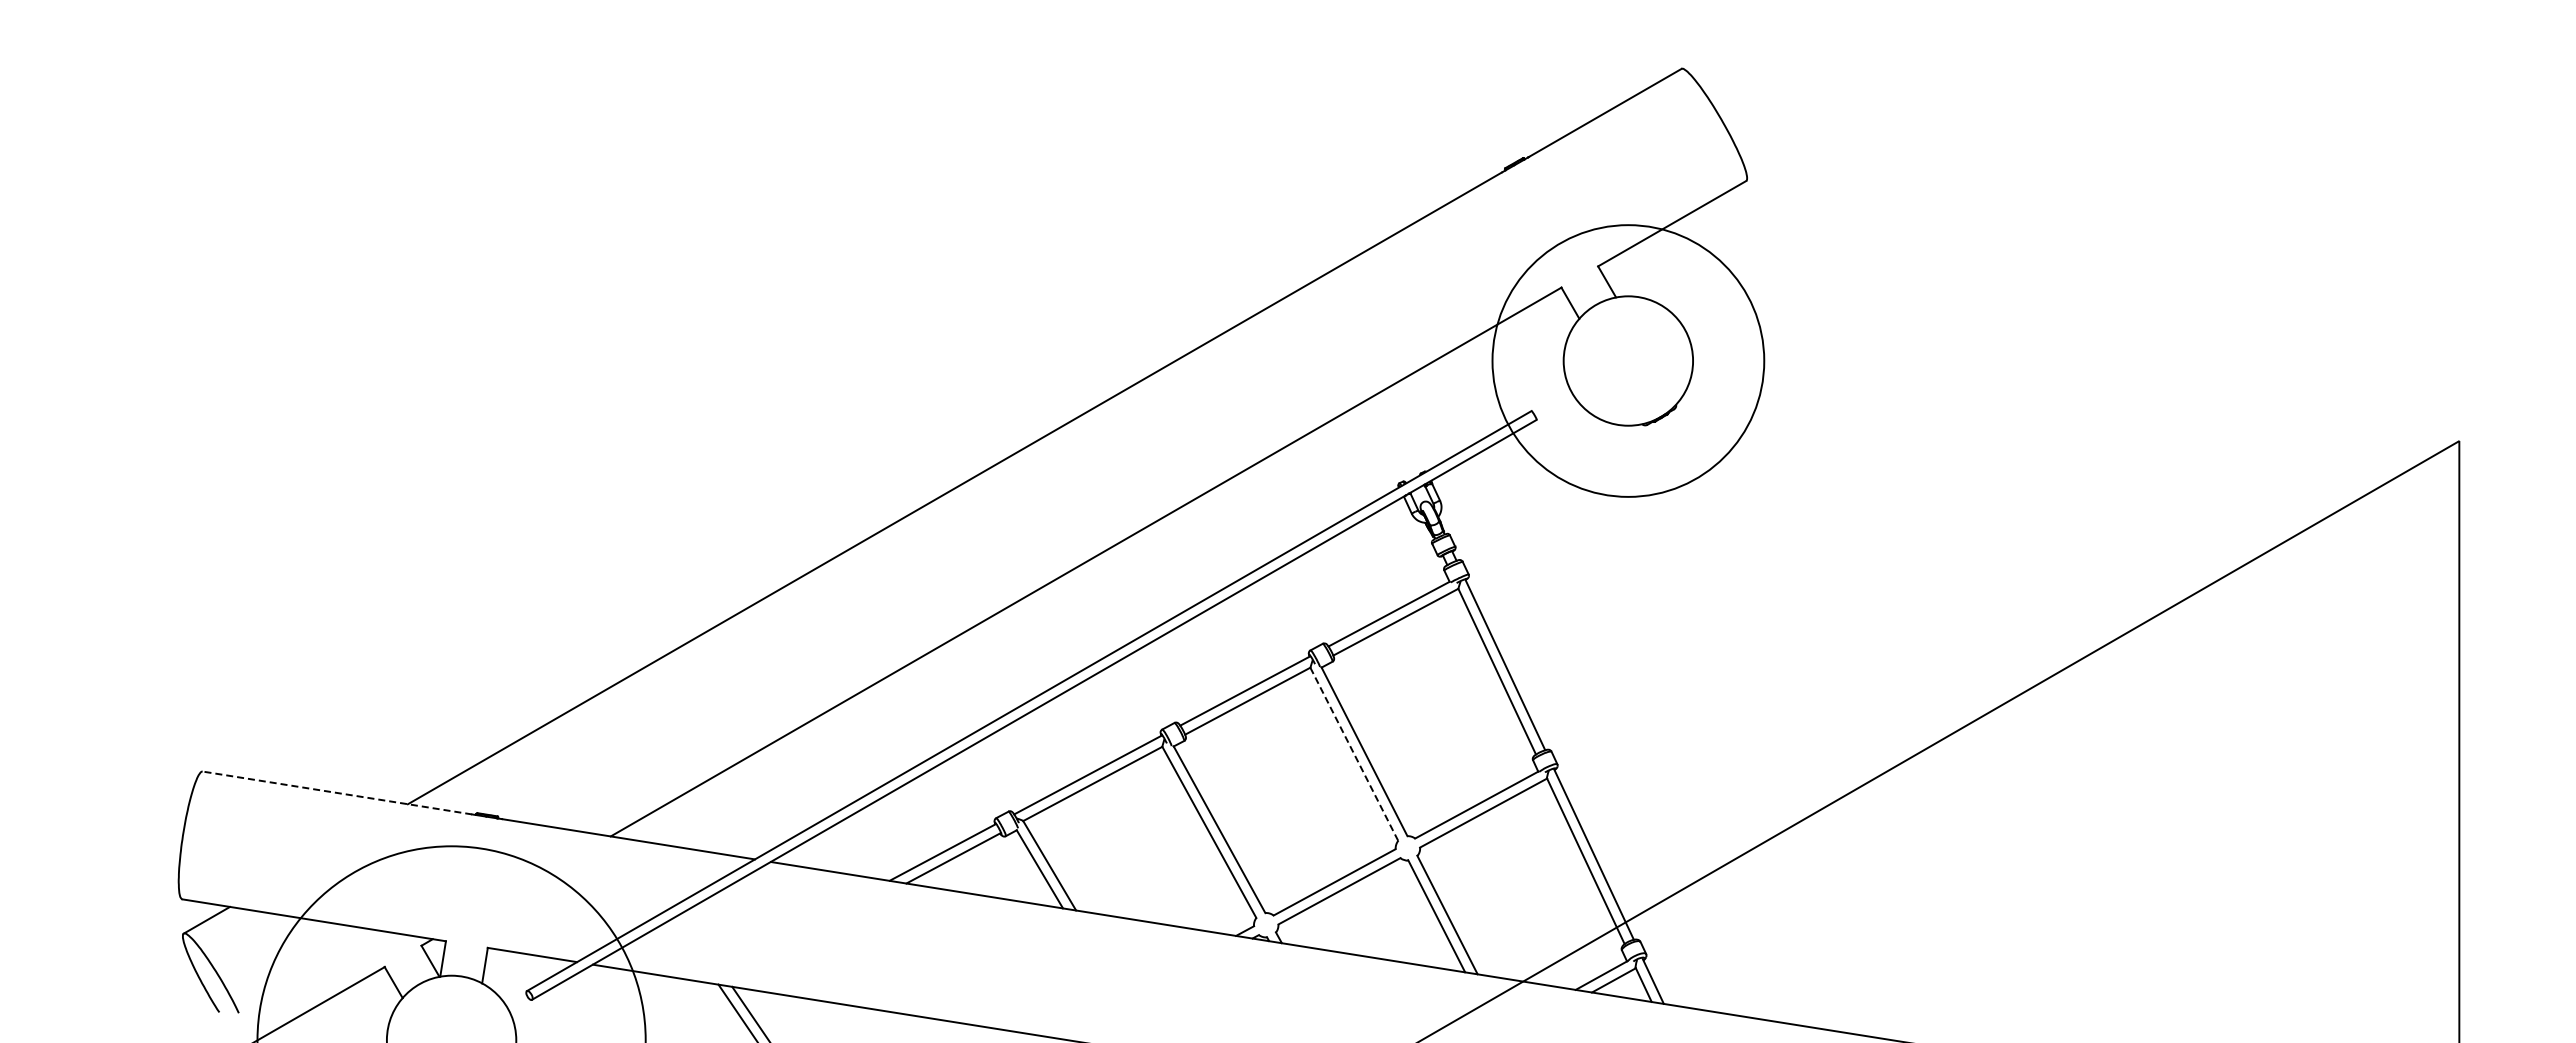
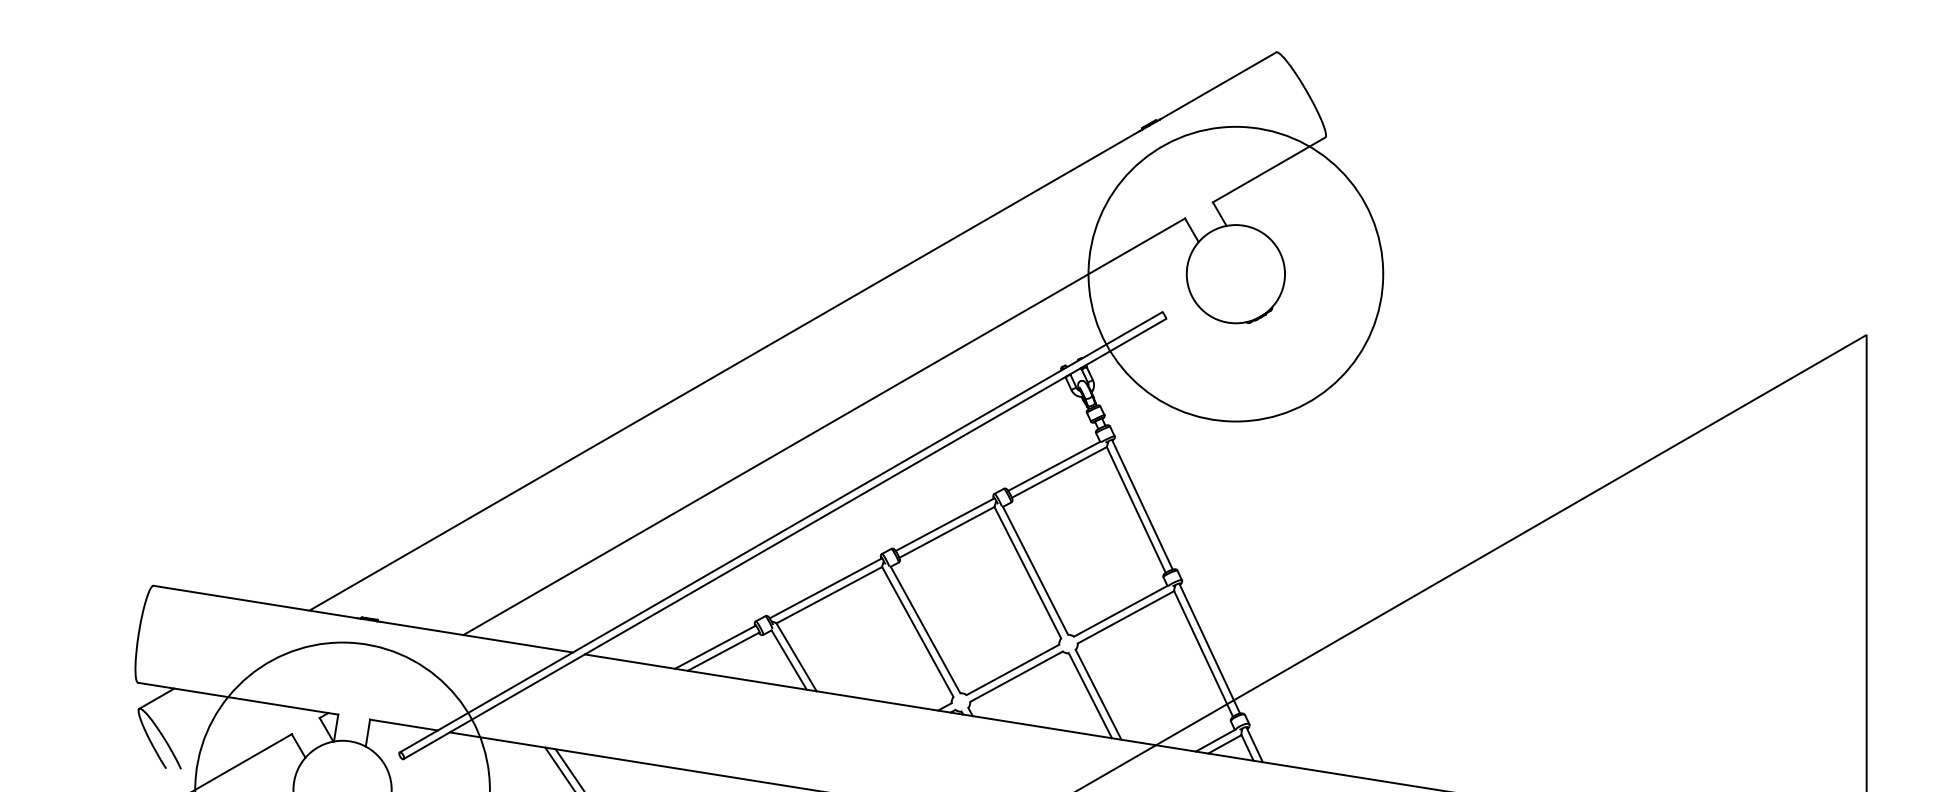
circle: (1628, 360) -> (1235, 273), size x1.43
line: (1354, 754) -> (1027, 572), dashed -> solid
line: (336, 792) -> (255, 601), dashed -> solid

